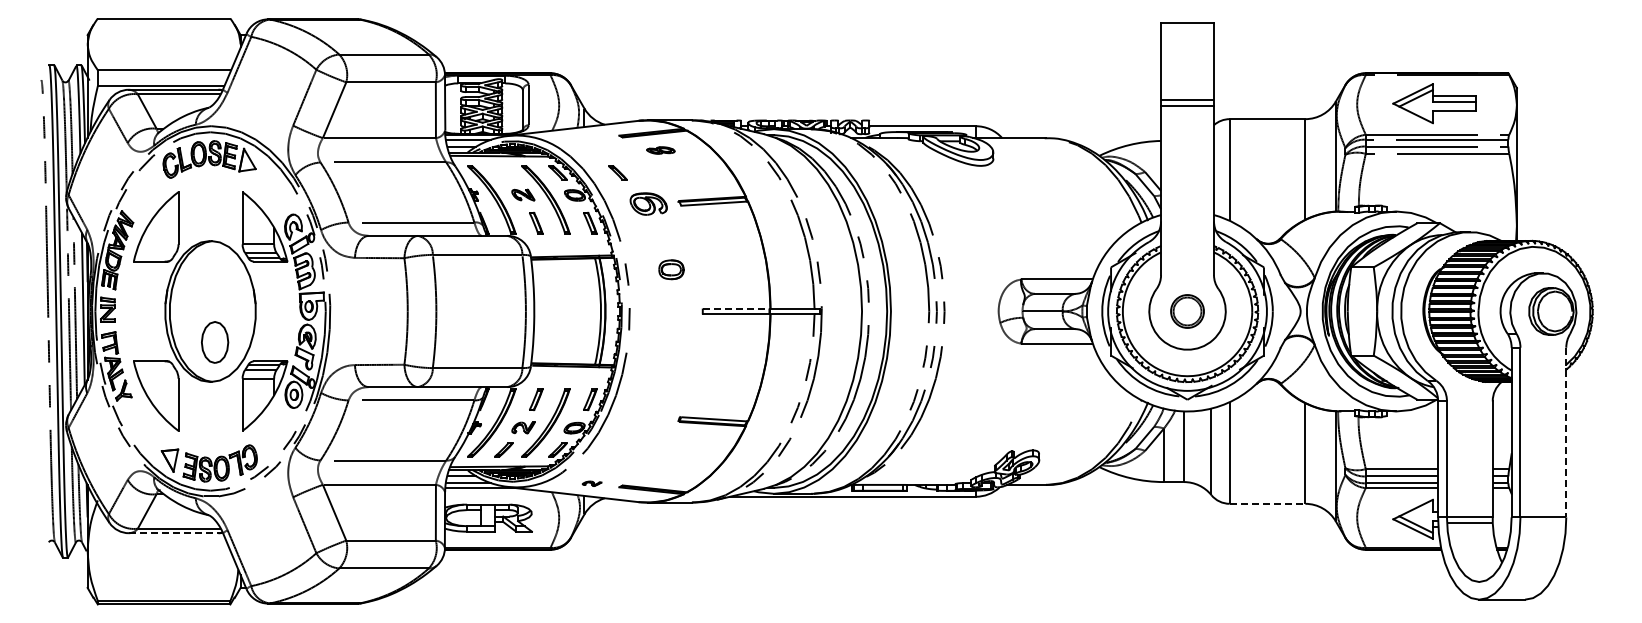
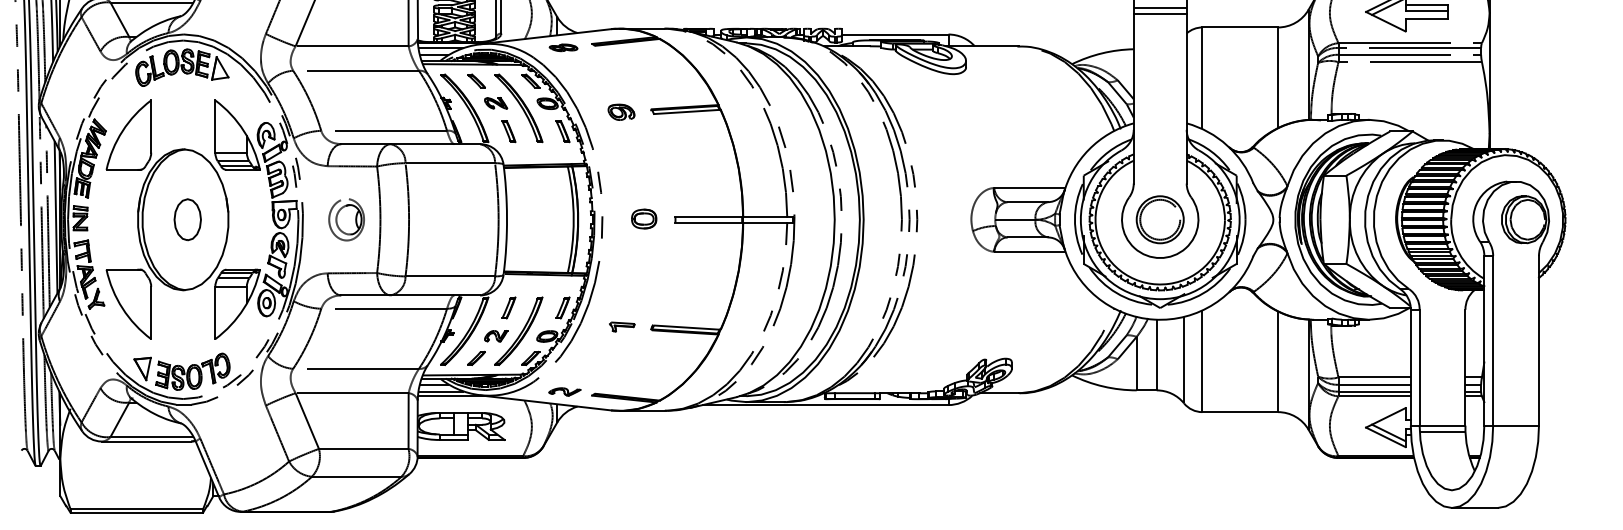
part: (660, 150) -> (563, 47), moved
part: (617, 172) -> (476, 80), moved
part: (648, 203) -> (621, 111), size x0.71
part: (671, 269) -> (644, 218), moved
line: (736, 308) -> (709, 216), dashed -> solid
part: (373, 311) -> (346, 219), added
part: (1187, 311) -> (1160, 219), size x1.43
part: (215, 342) -> (188, 219), moved
part: (649, 418) -> (622, 326), added
line: (1566, 432) -> (1539, 340), dashed -> solid
part: (591, 483) -> (564, 391), size x1.67
line: (1267, 503) -> (1240, 411), dashed -> solid
line: (173, 533) -> (146, 441), dashed -> solid

